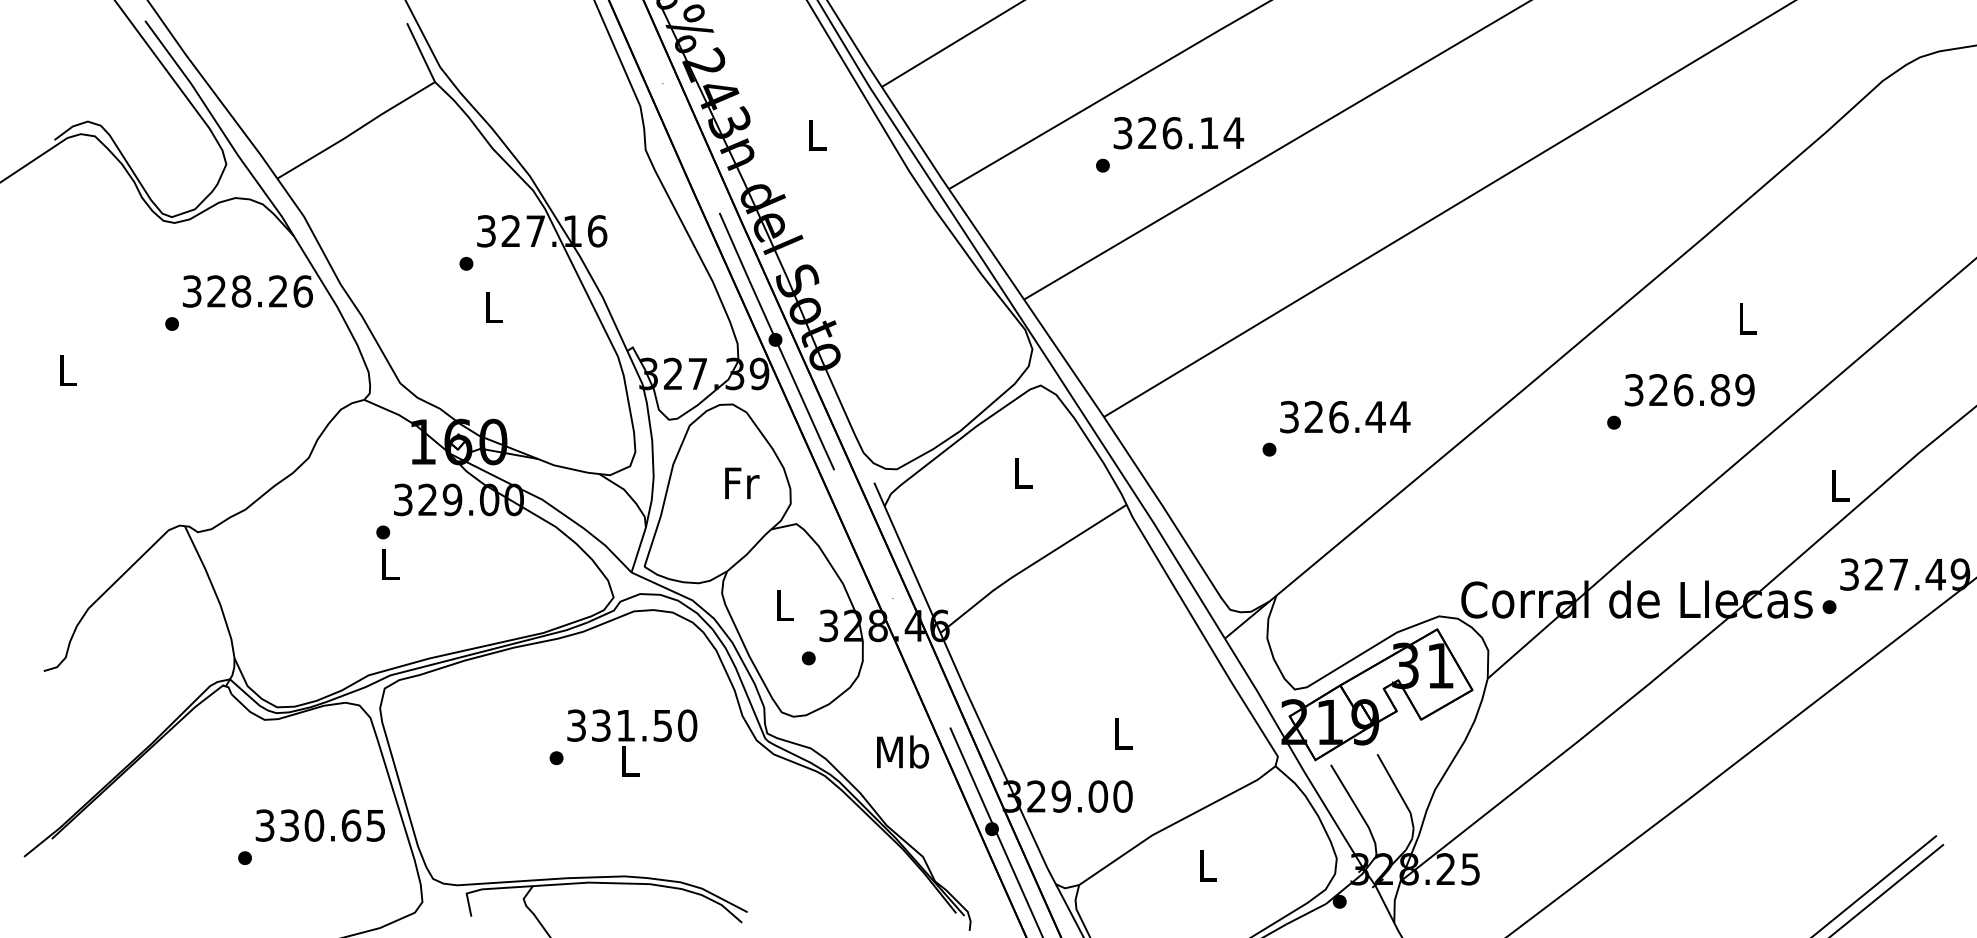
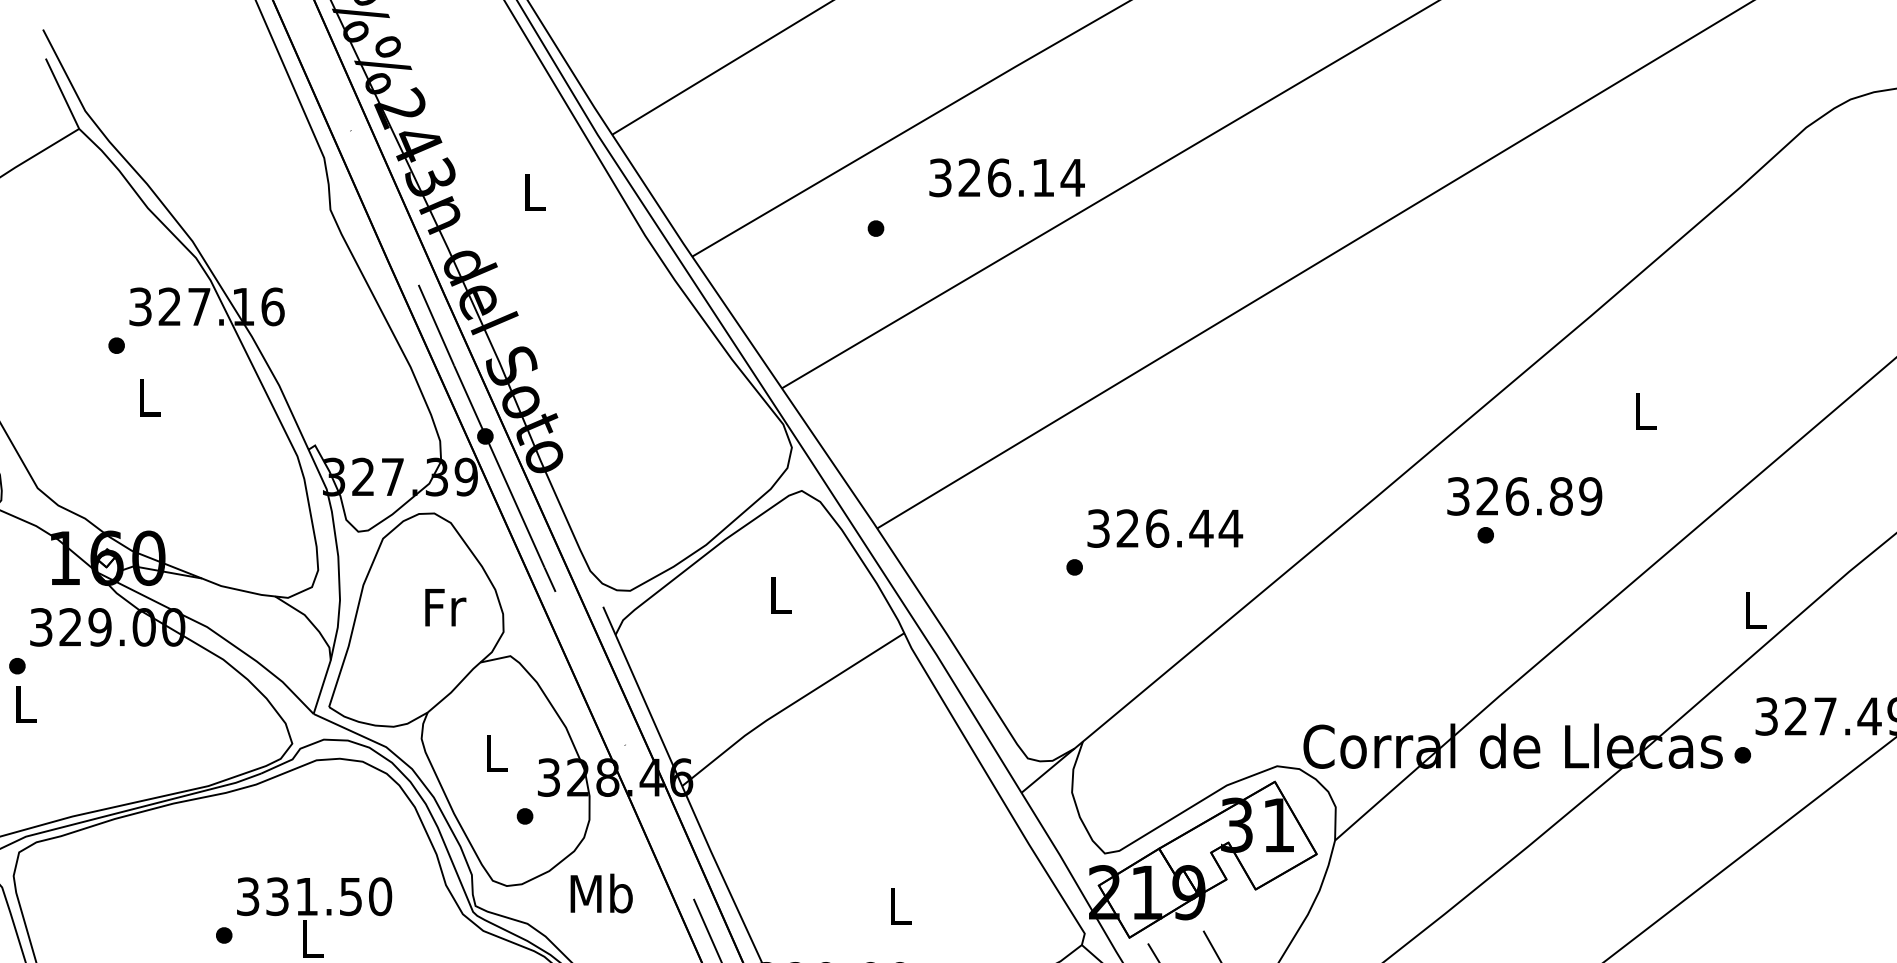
text: (1178, 133) -> (1006, 178), moved
text: (1689, 390) -> (1524, 496), moved
text: (903, 751) -> (602, 892), moved

